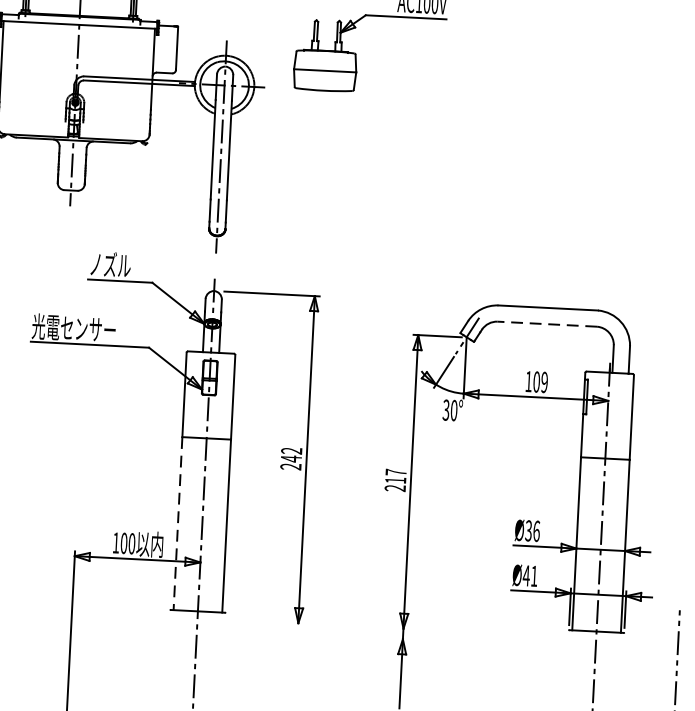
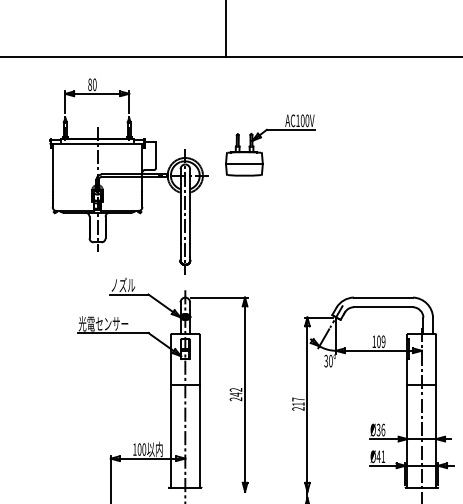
line: (547, 324) -> (383, 307), dashed -> solid
line: (177, 523) -> (170, 436), dashed -> solid

